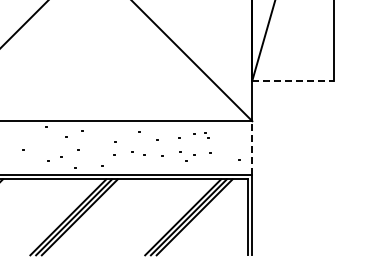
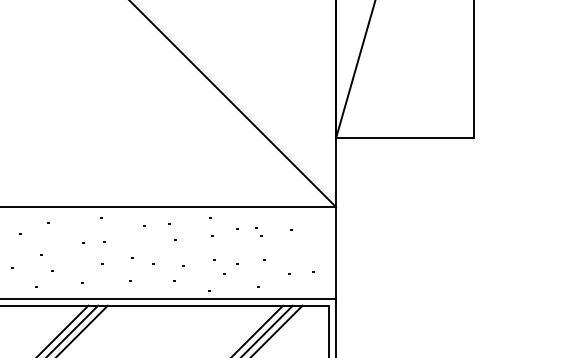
line: (292, 80) -> (404, 137), dashed -> solid
line: (252, 147) -> (336, 251), dashed -> solid

